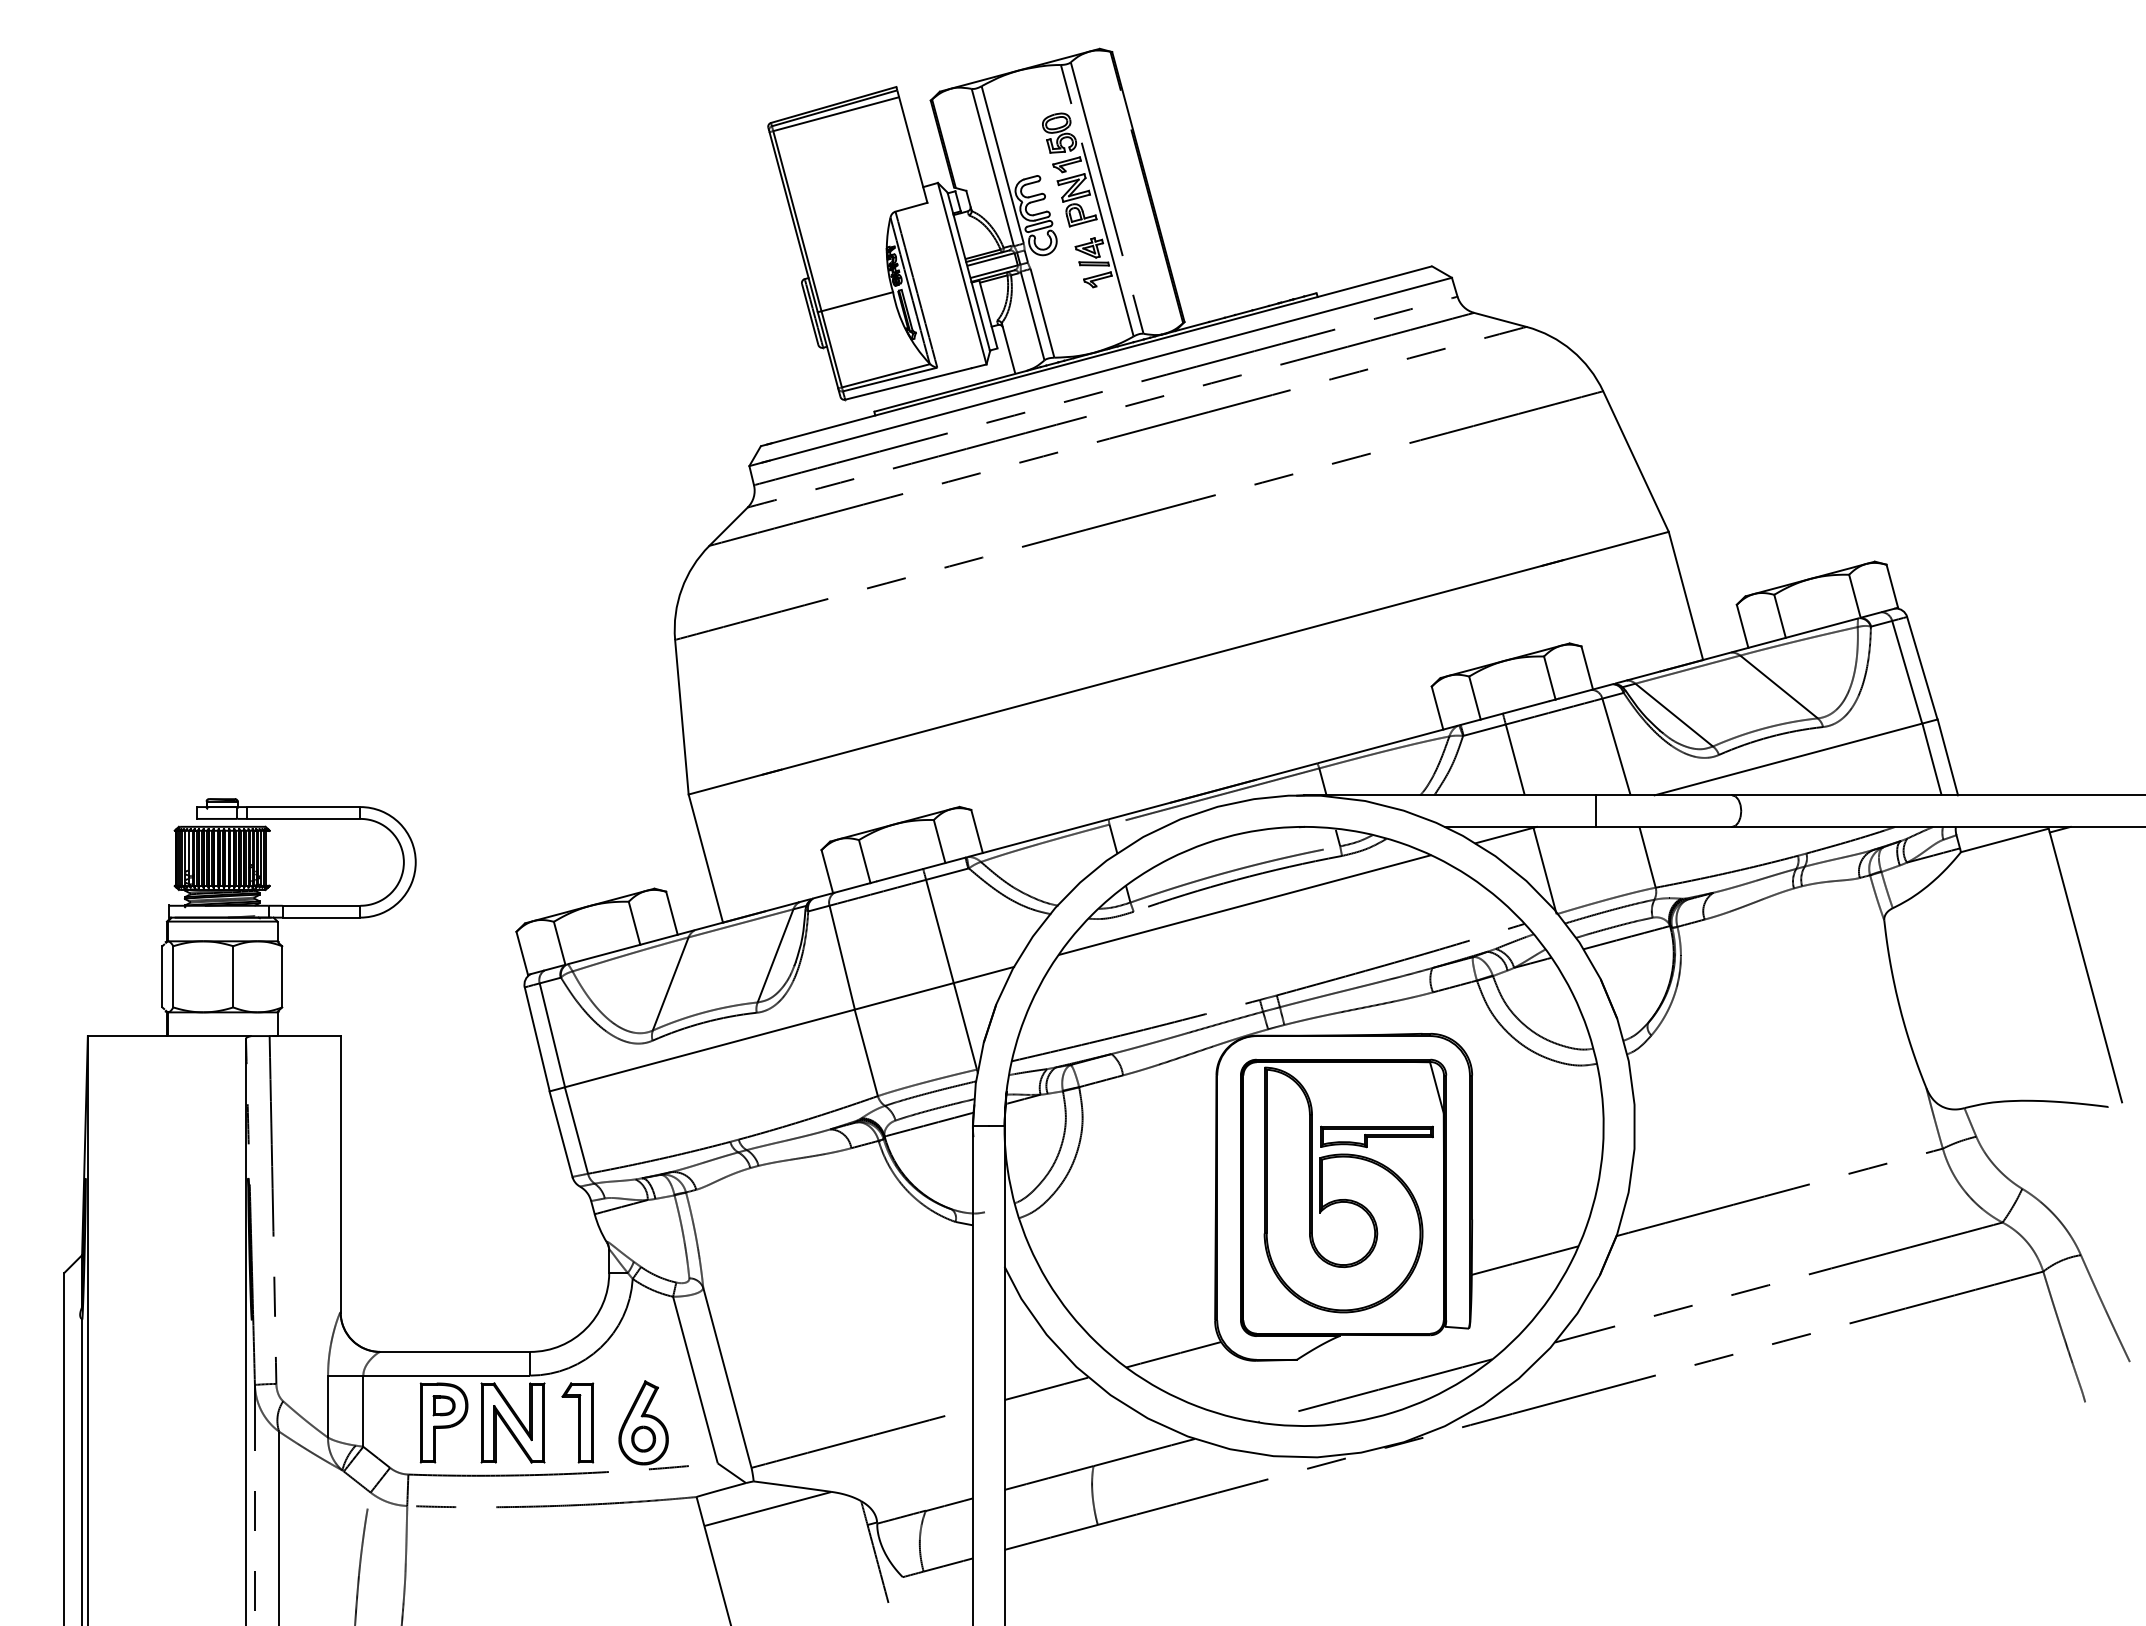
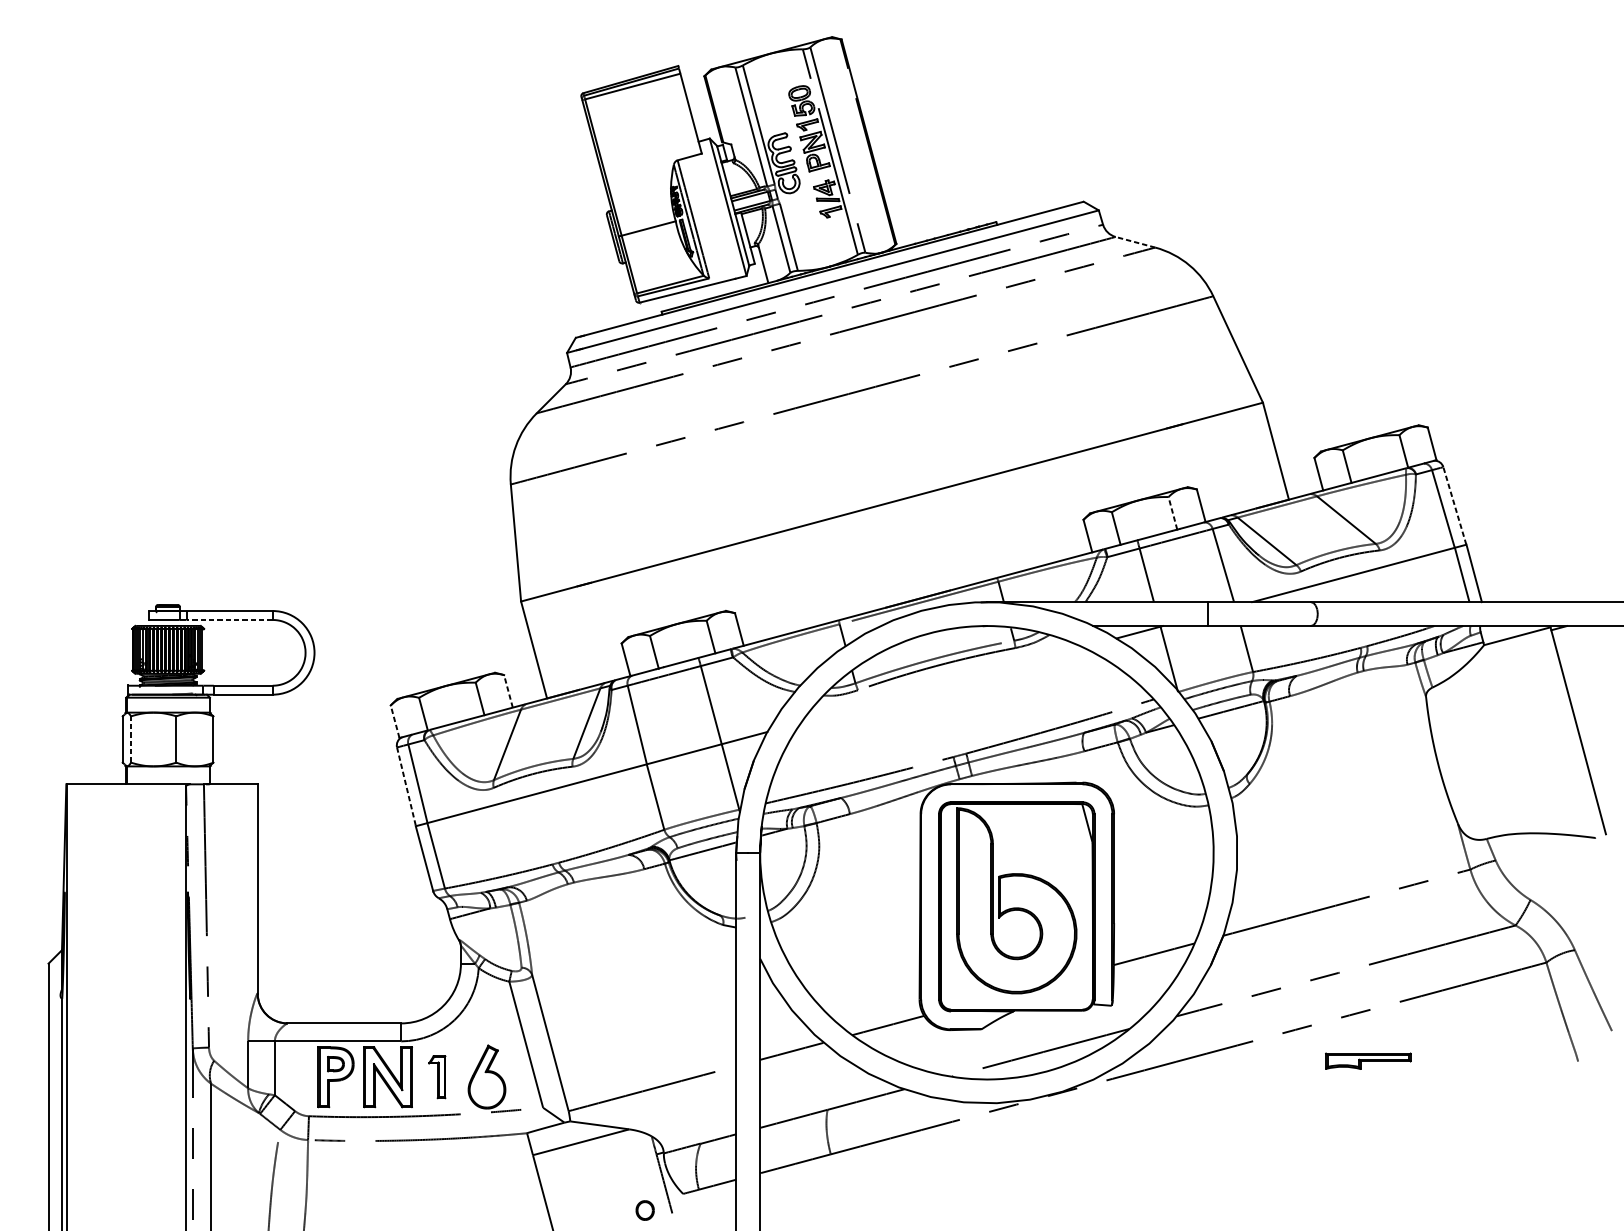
line: (1499, 319) -> (1134, 241), solid -> dashed
line: (1922, 667) -> (1454, 505), solid -> dashed
line: (1549, 677) -> (1172, 512), solid -> dashed
line: (303, 818) -> (229, 619), solid -> dashed
line: (1244, 904) -> (941, 684), removed
line: (671, 912) -> (508, 690), solid -> dashed
line: (522, 952) -> (395, 721), solid -> dashed
line: (173, 976) -> (131, 739), solid -> dashed
line: (537, 1039) -> (406, 786), solid -> dashed
part: (1376, 1136) -> (1367, 1060), moved
part: (577, 1422) -> (436, 1076), size x0.7
part: (643, 1438) -> (645, 1210), moved

